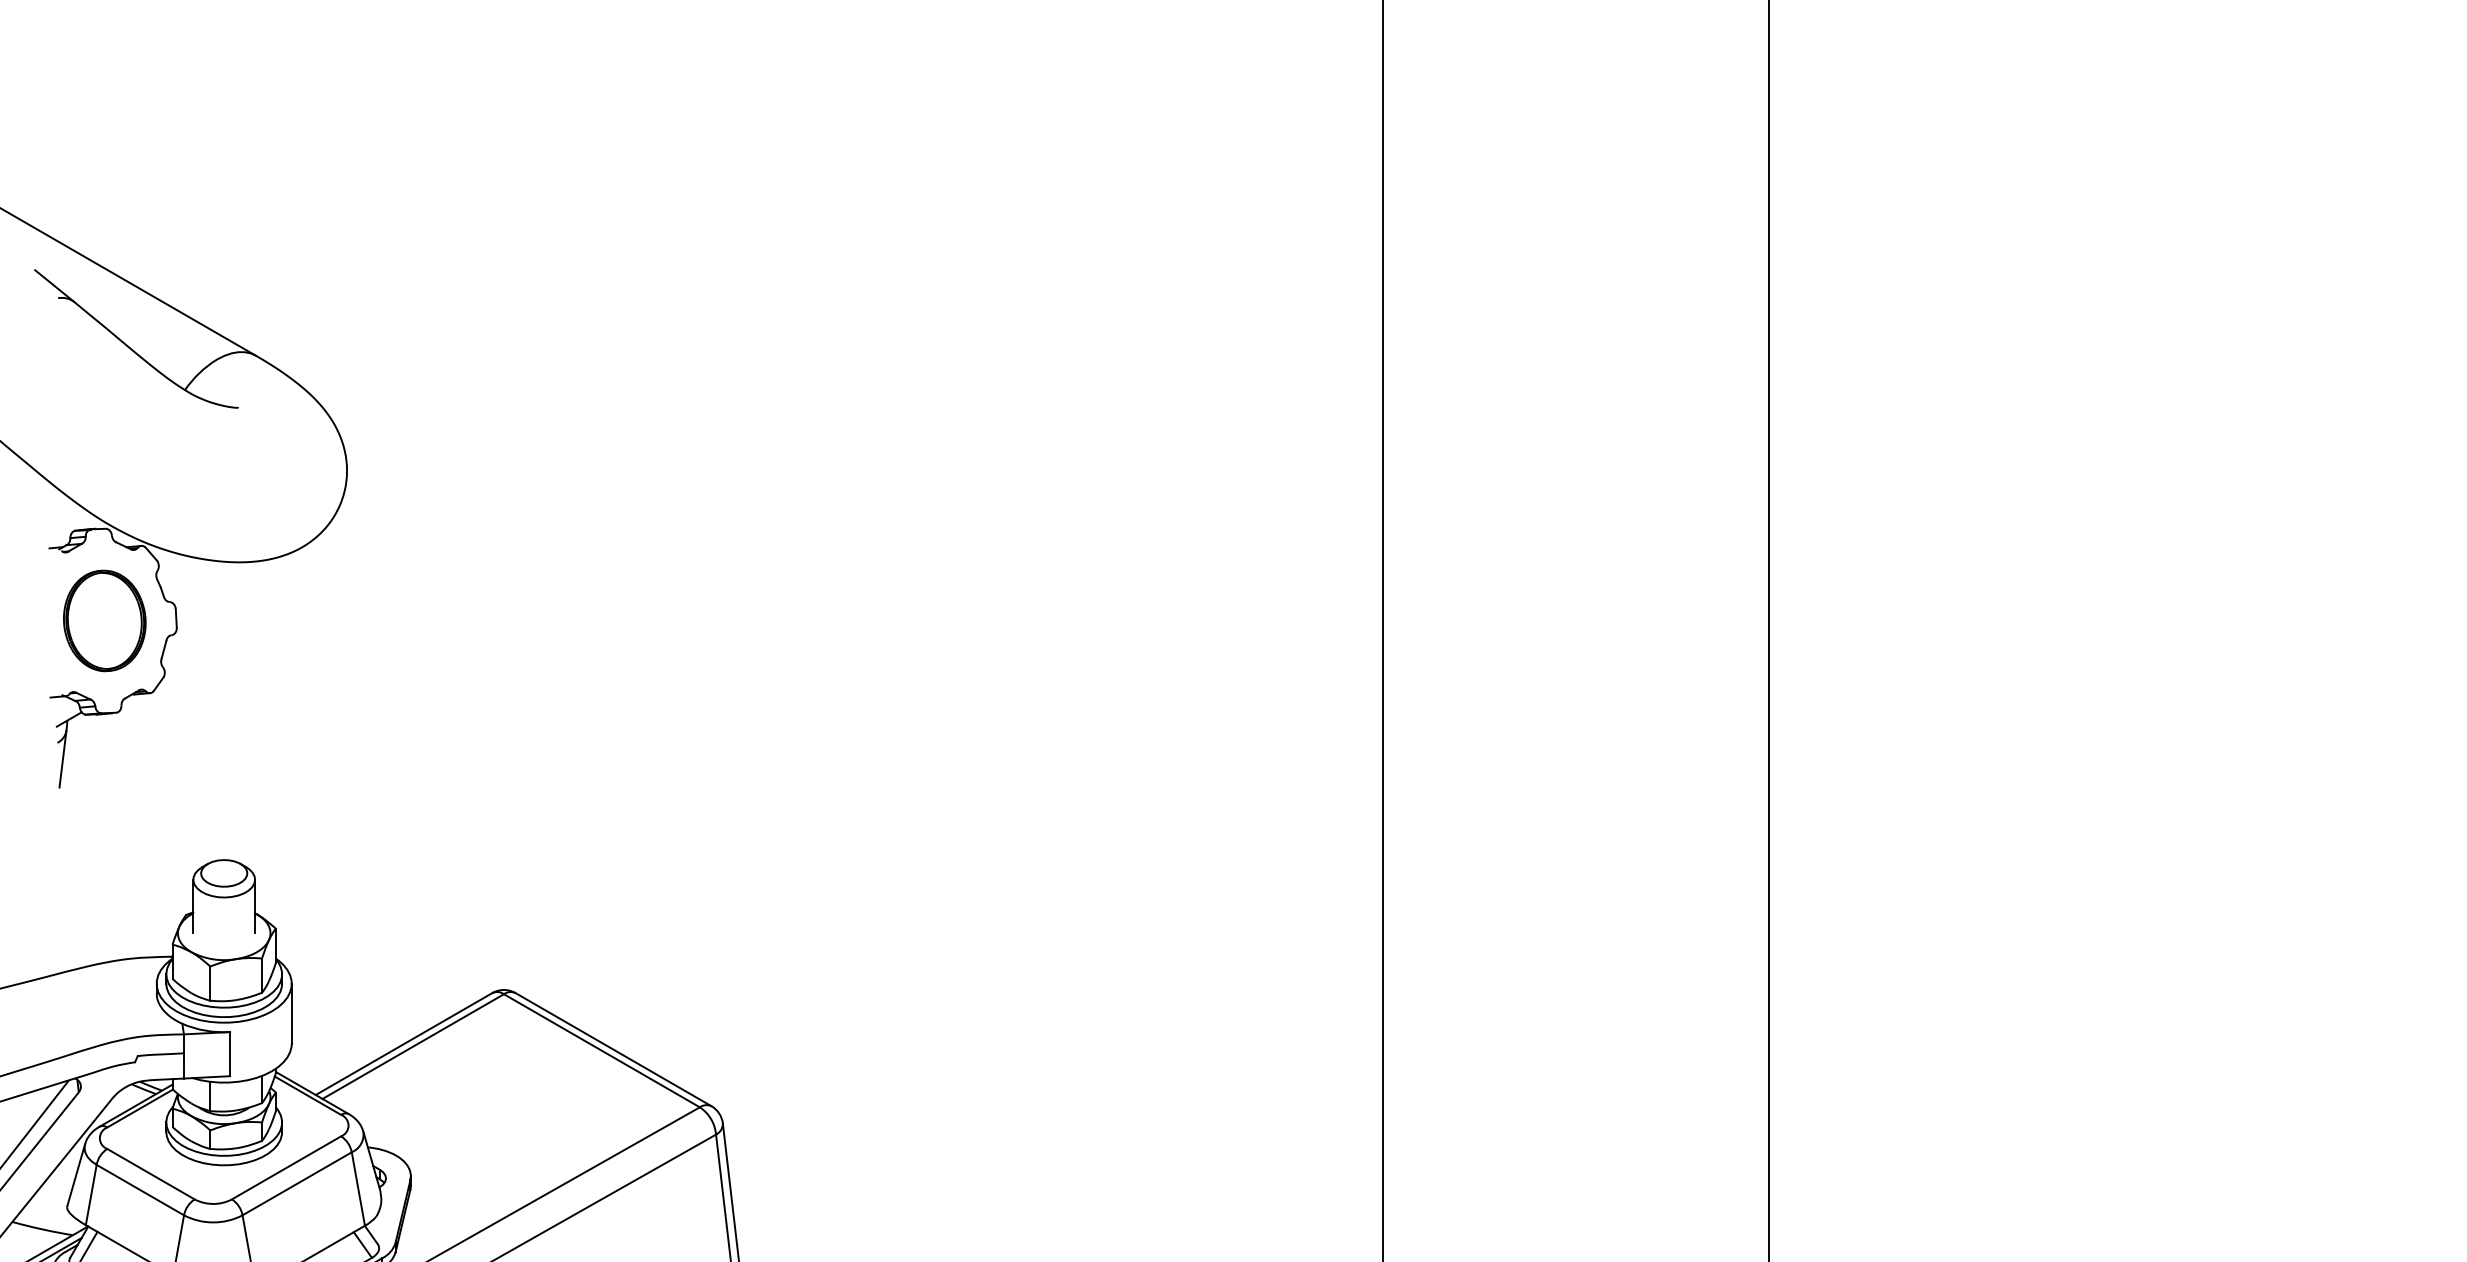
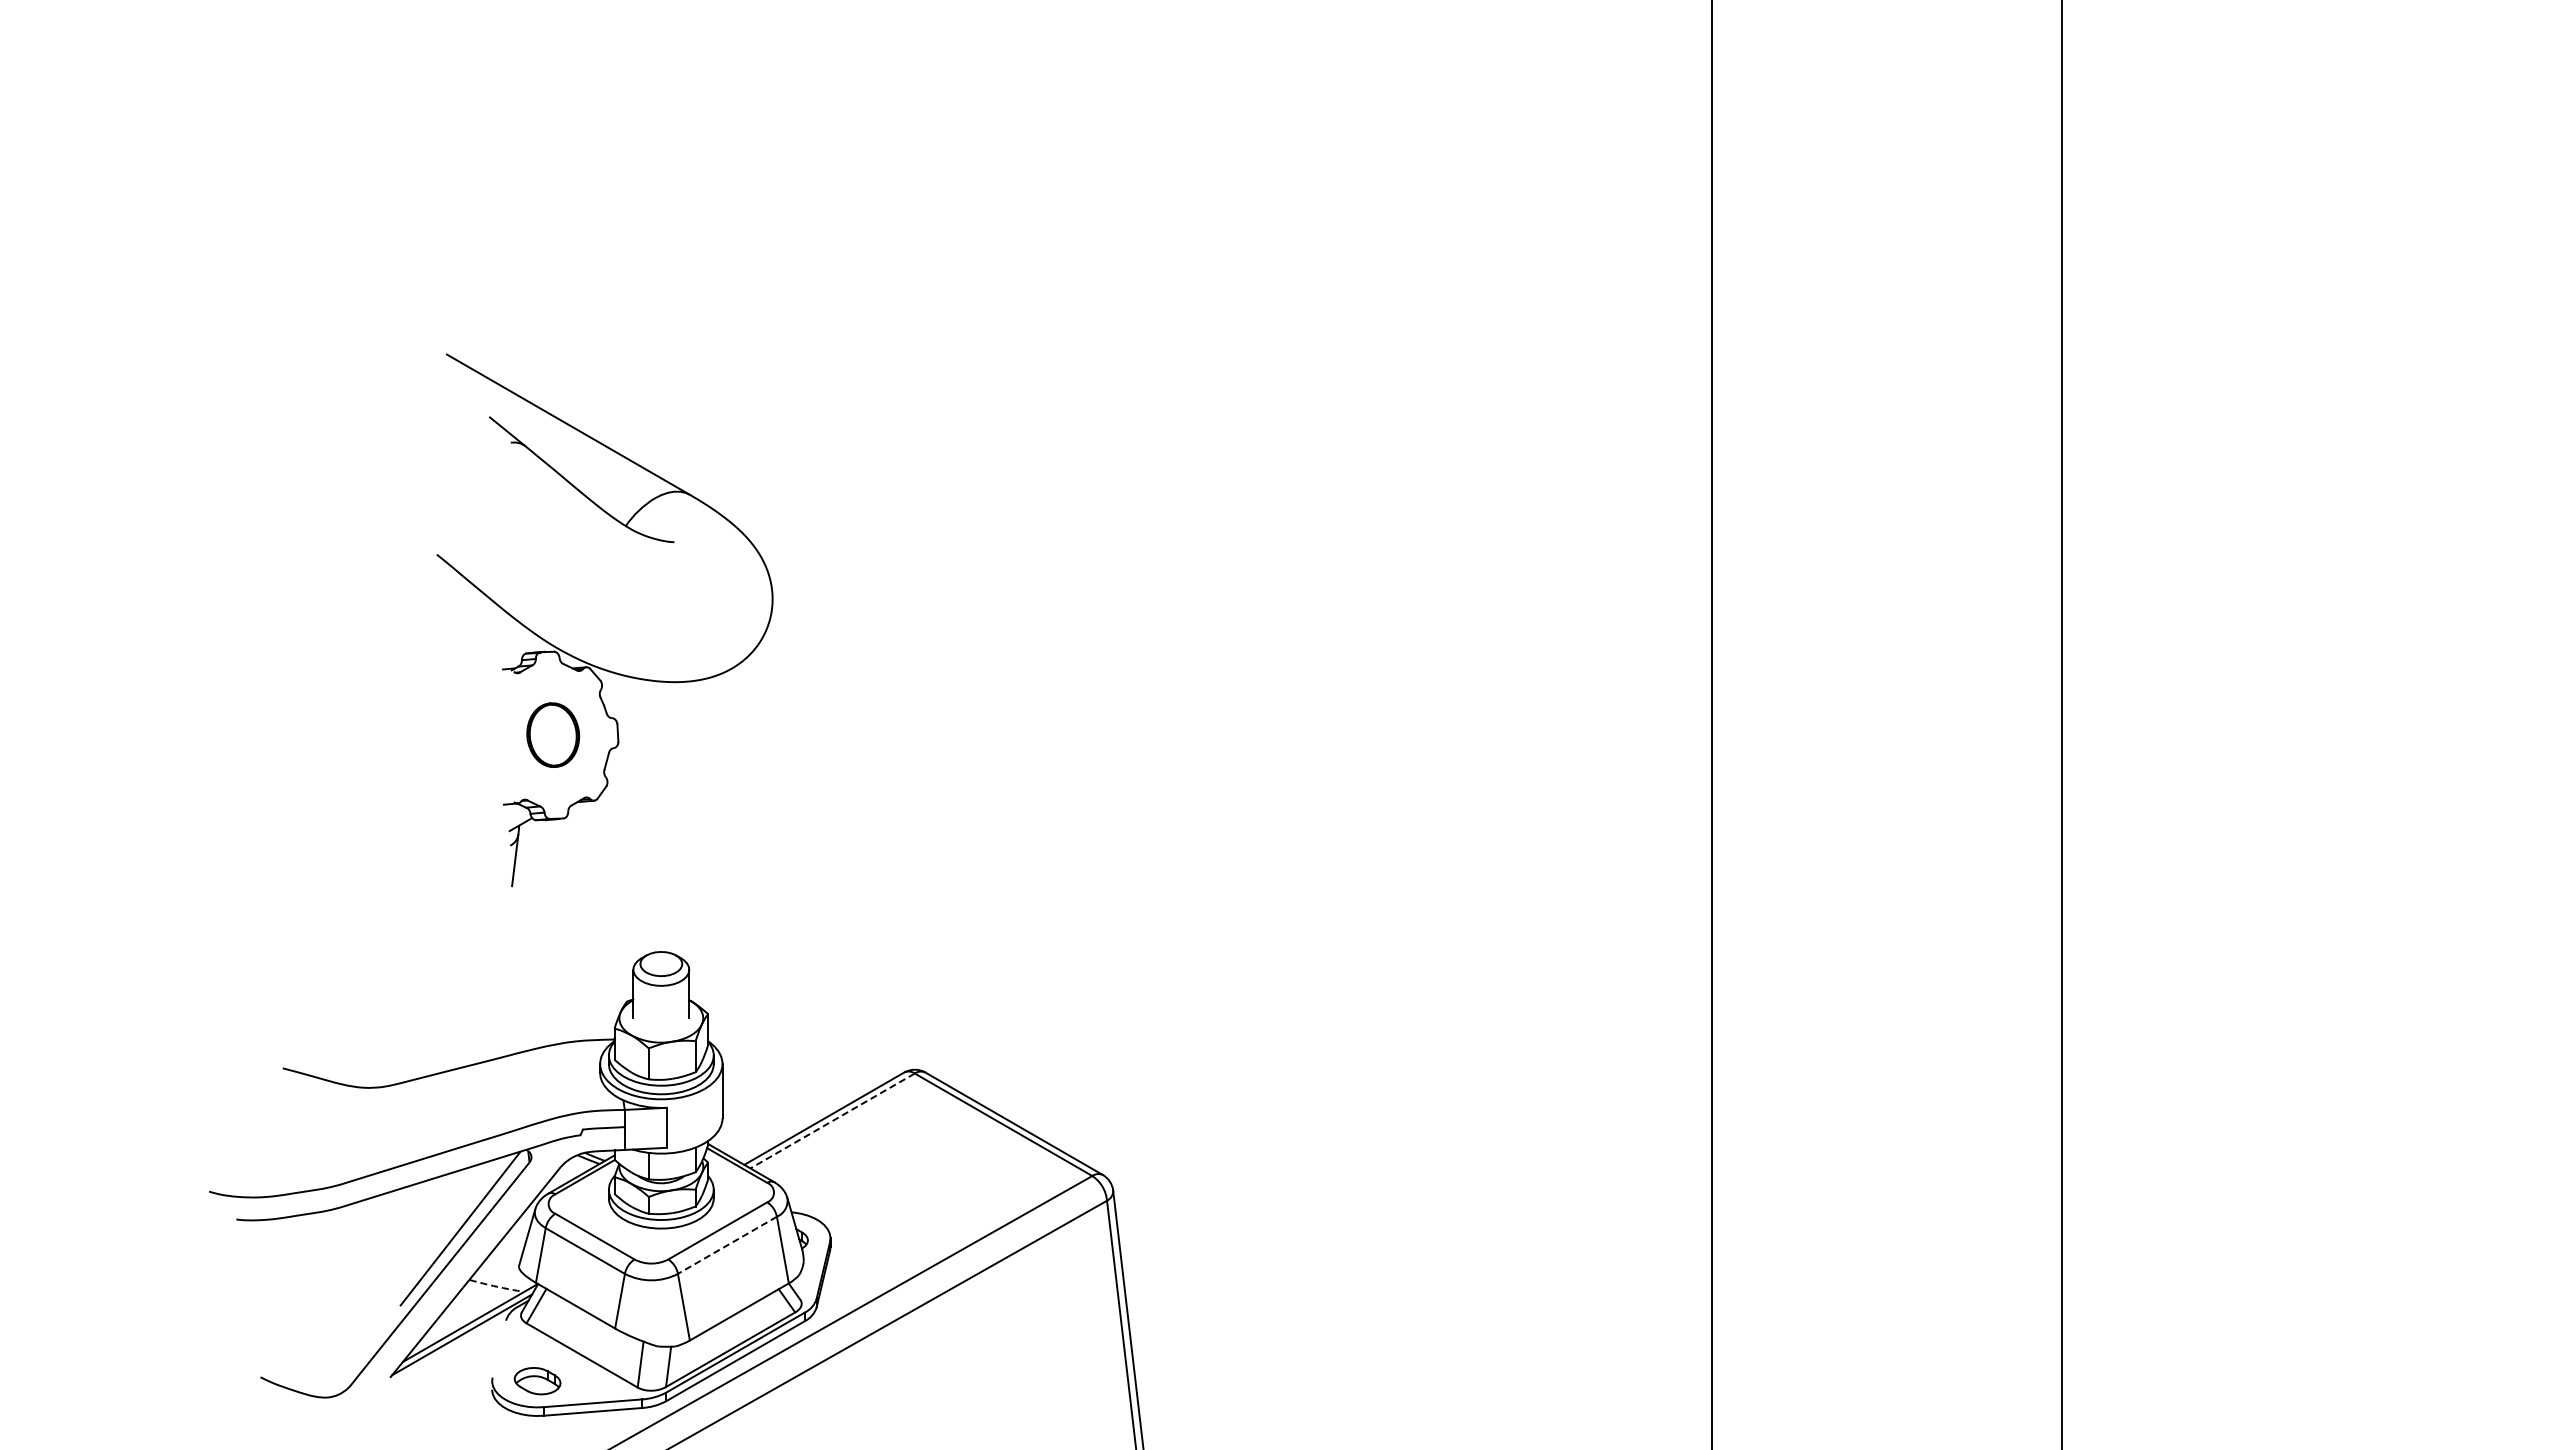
part: (105, 620) -> (553, 734), size x0.7
line: (413, 1046) -> (832, 1120), solid -> dashed
line: (297, 1183) -> (727, 1245), solid -> dashed
arc: (42, 1229) -> (496, 1286), solid -> dashed

